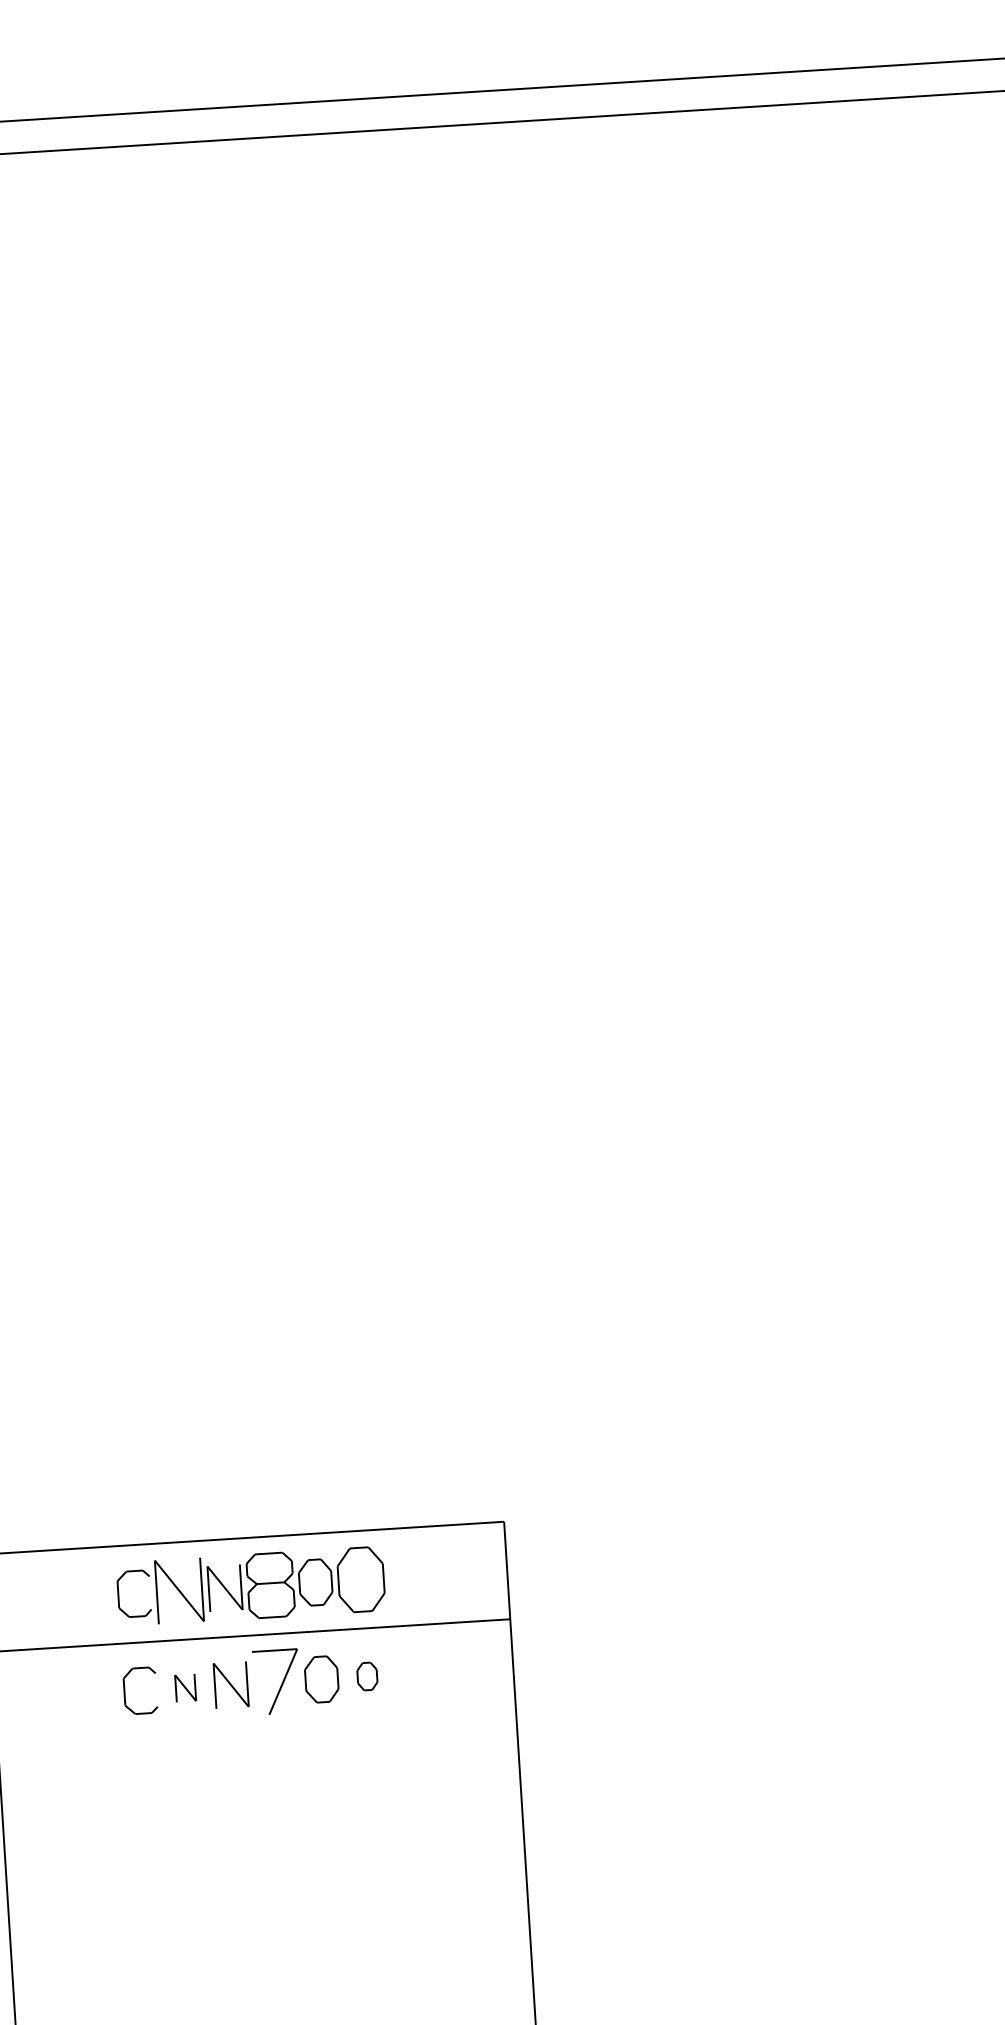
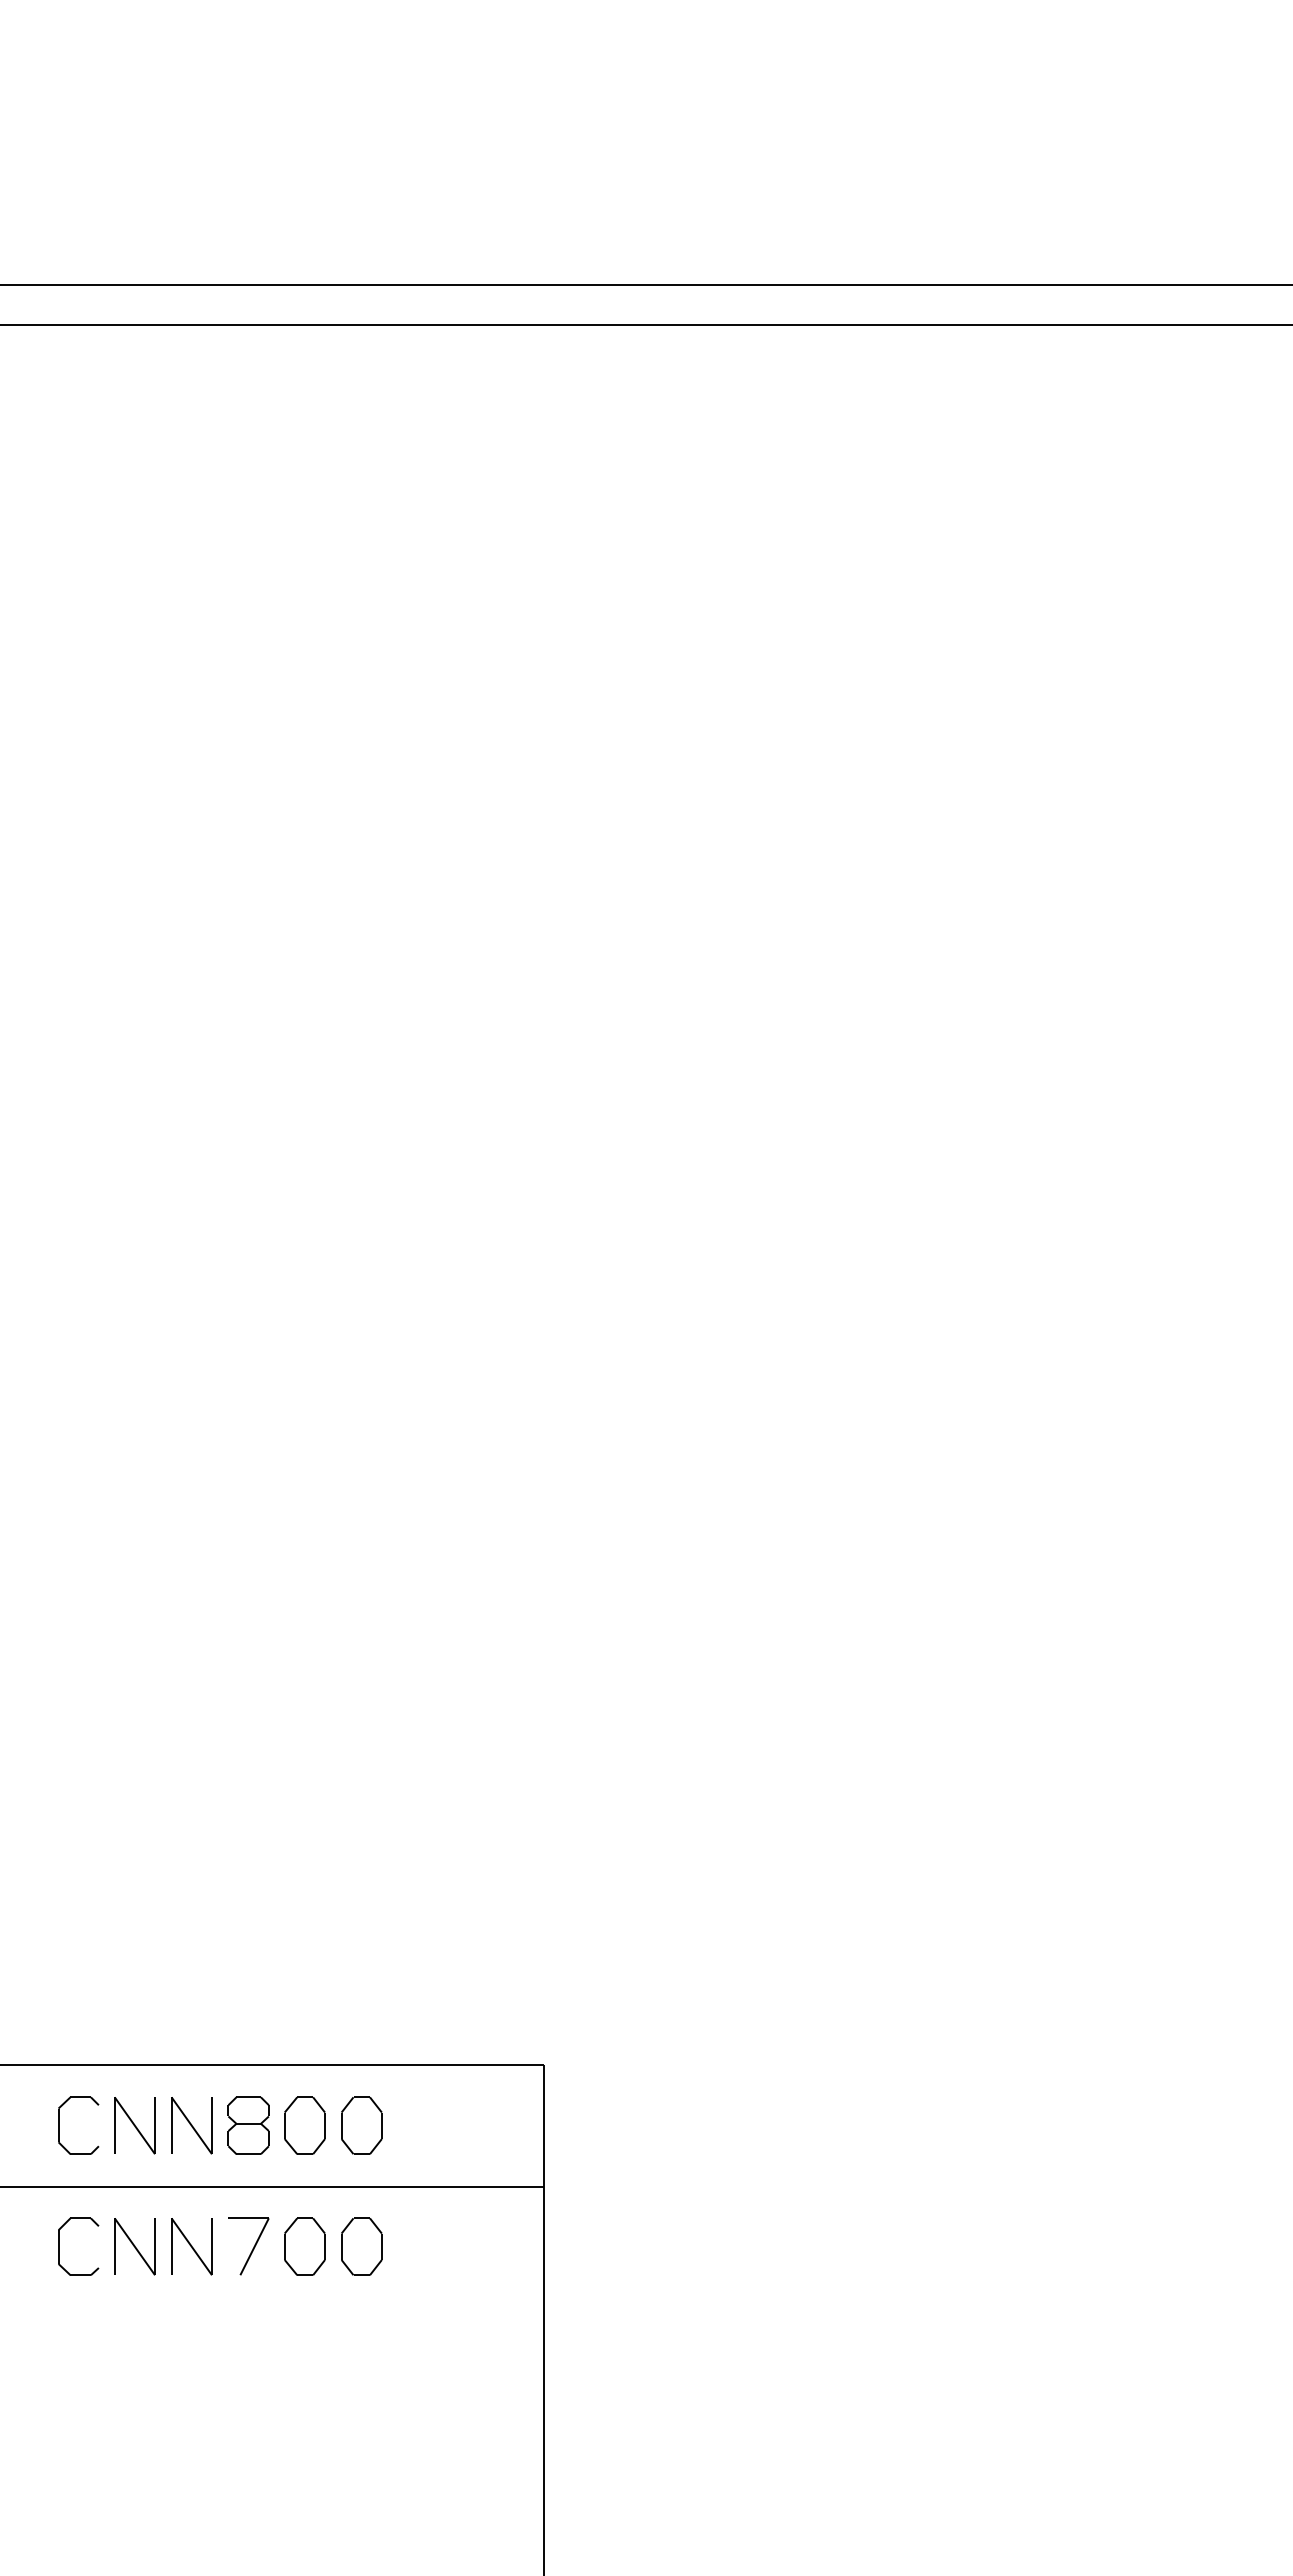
part: (361, 1579) -> (361, 2125), size x0.71
part: (270, 1585) -> (248, 2125), size x0.71
part: (179, 1590) -> (134, 2125), size x0.71
part: (367, 1676) -> (361, 2246), size x1.67
part: (276, 1682) -> (248, 2246), size x0.71
part: (185, 1687) -> (134, 2246), size x1.67

